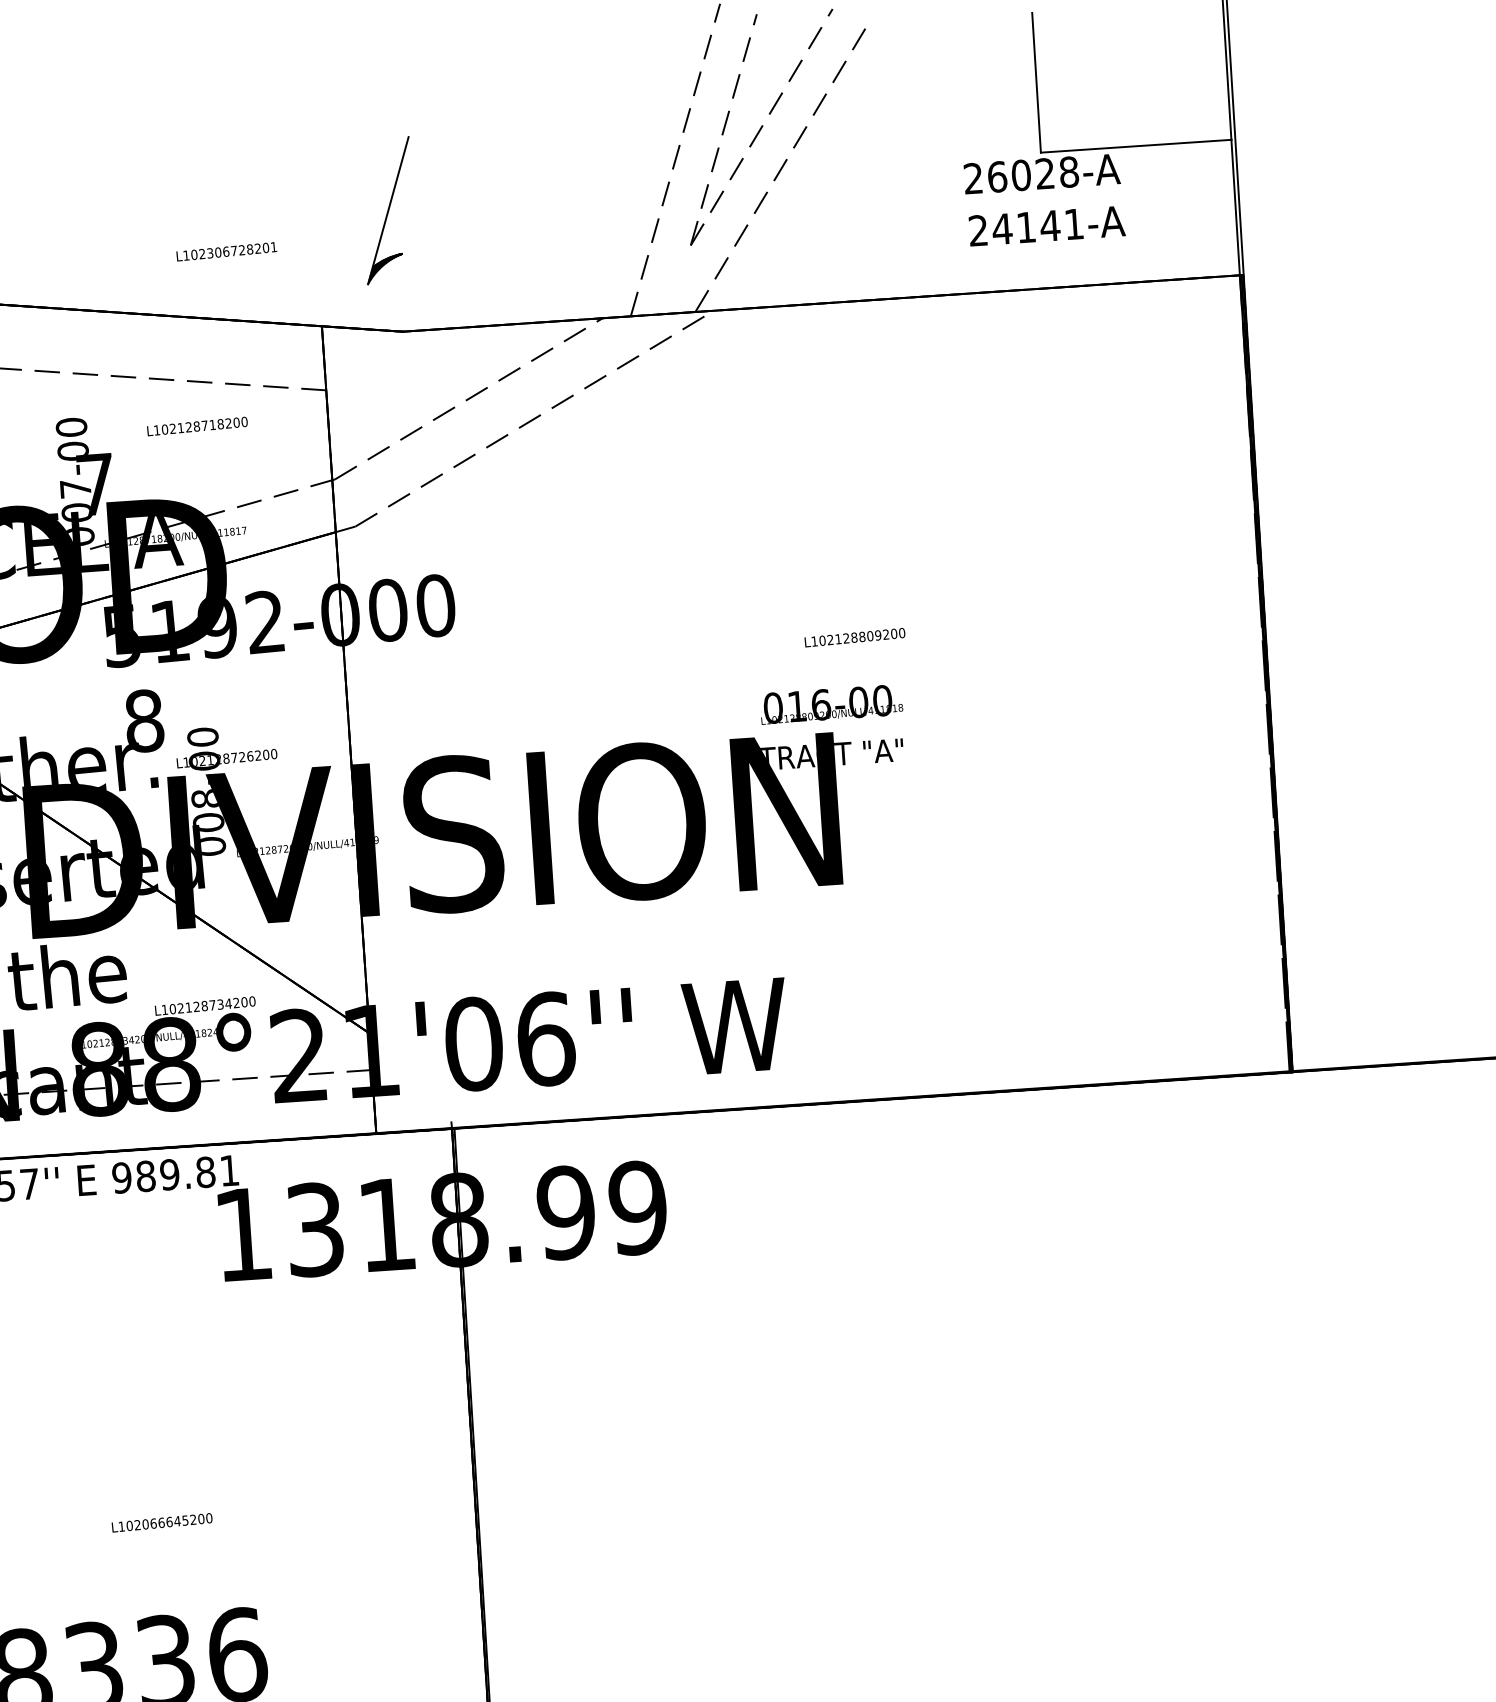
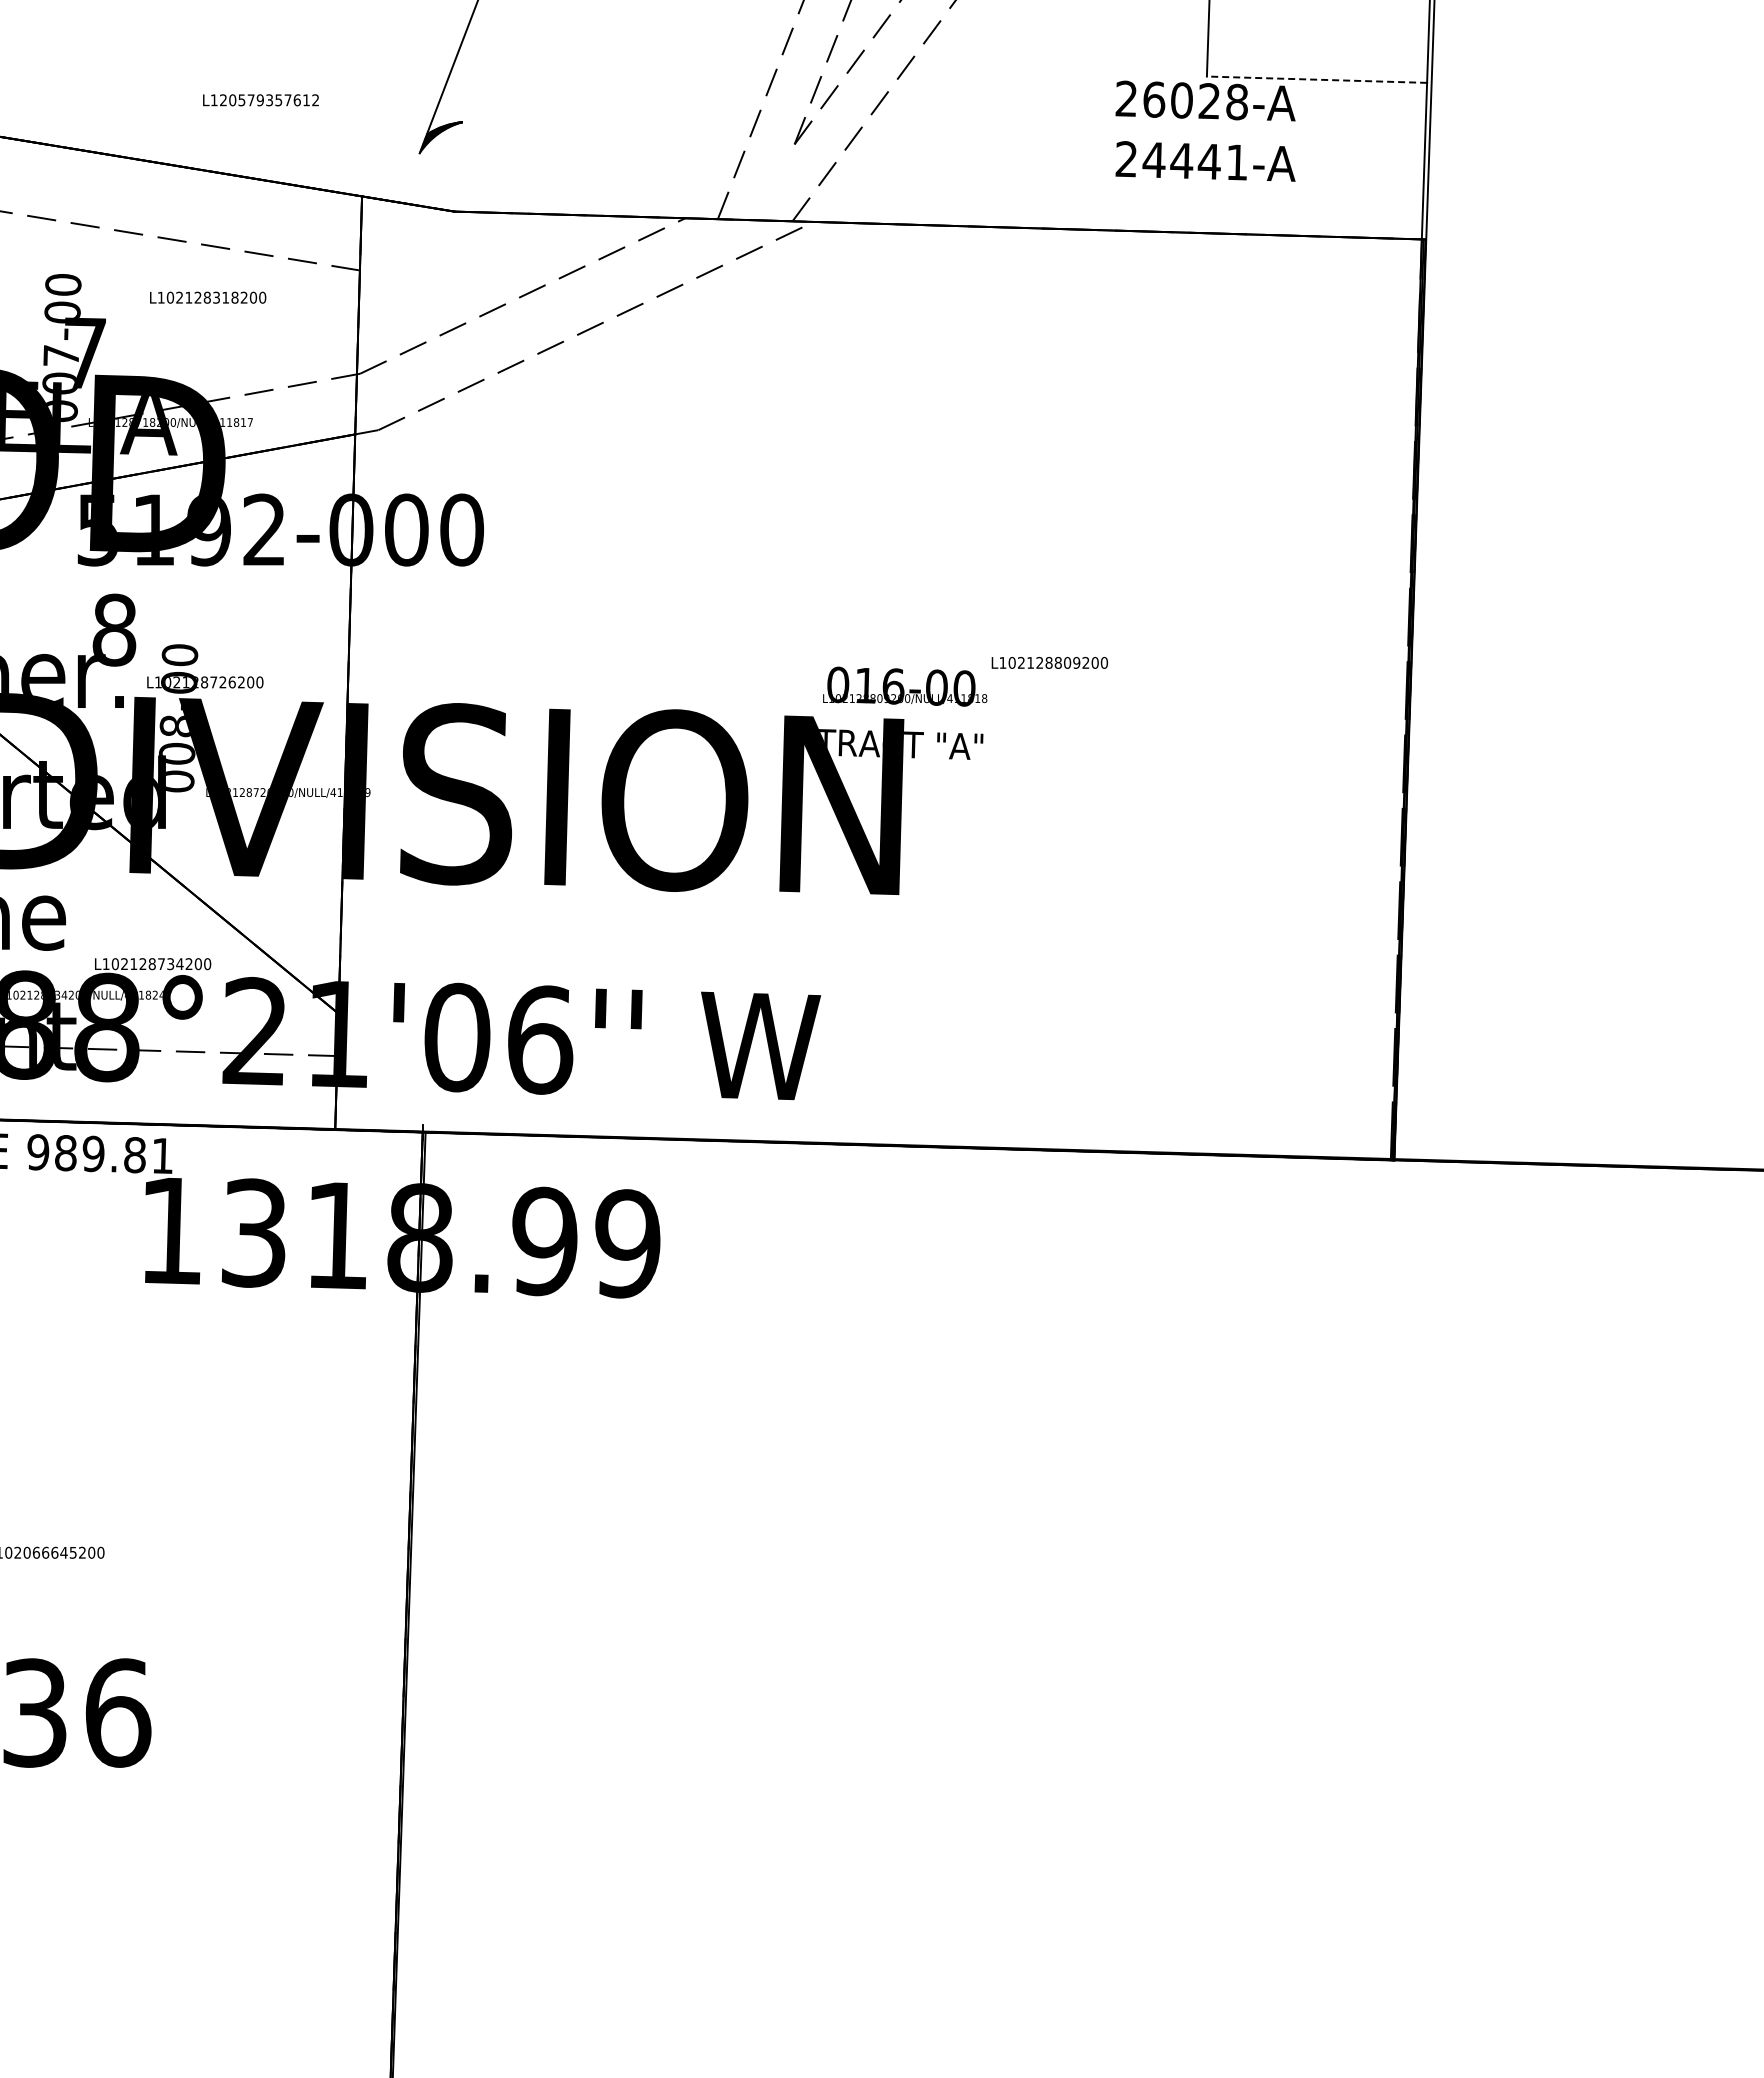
line: (1135, 146) -> (1316, 79), solid -> dashed
text: (1025, 227) -> (1181, 160), 24141-A -> 24441-A
text: (234, 251) -> (269, 100), L102306728201 -> L120579357612
text: (204, 425) -> (216, 297), L102128718200 -> L102128318200
text: (854, 637) -> (1049, 662), moved

